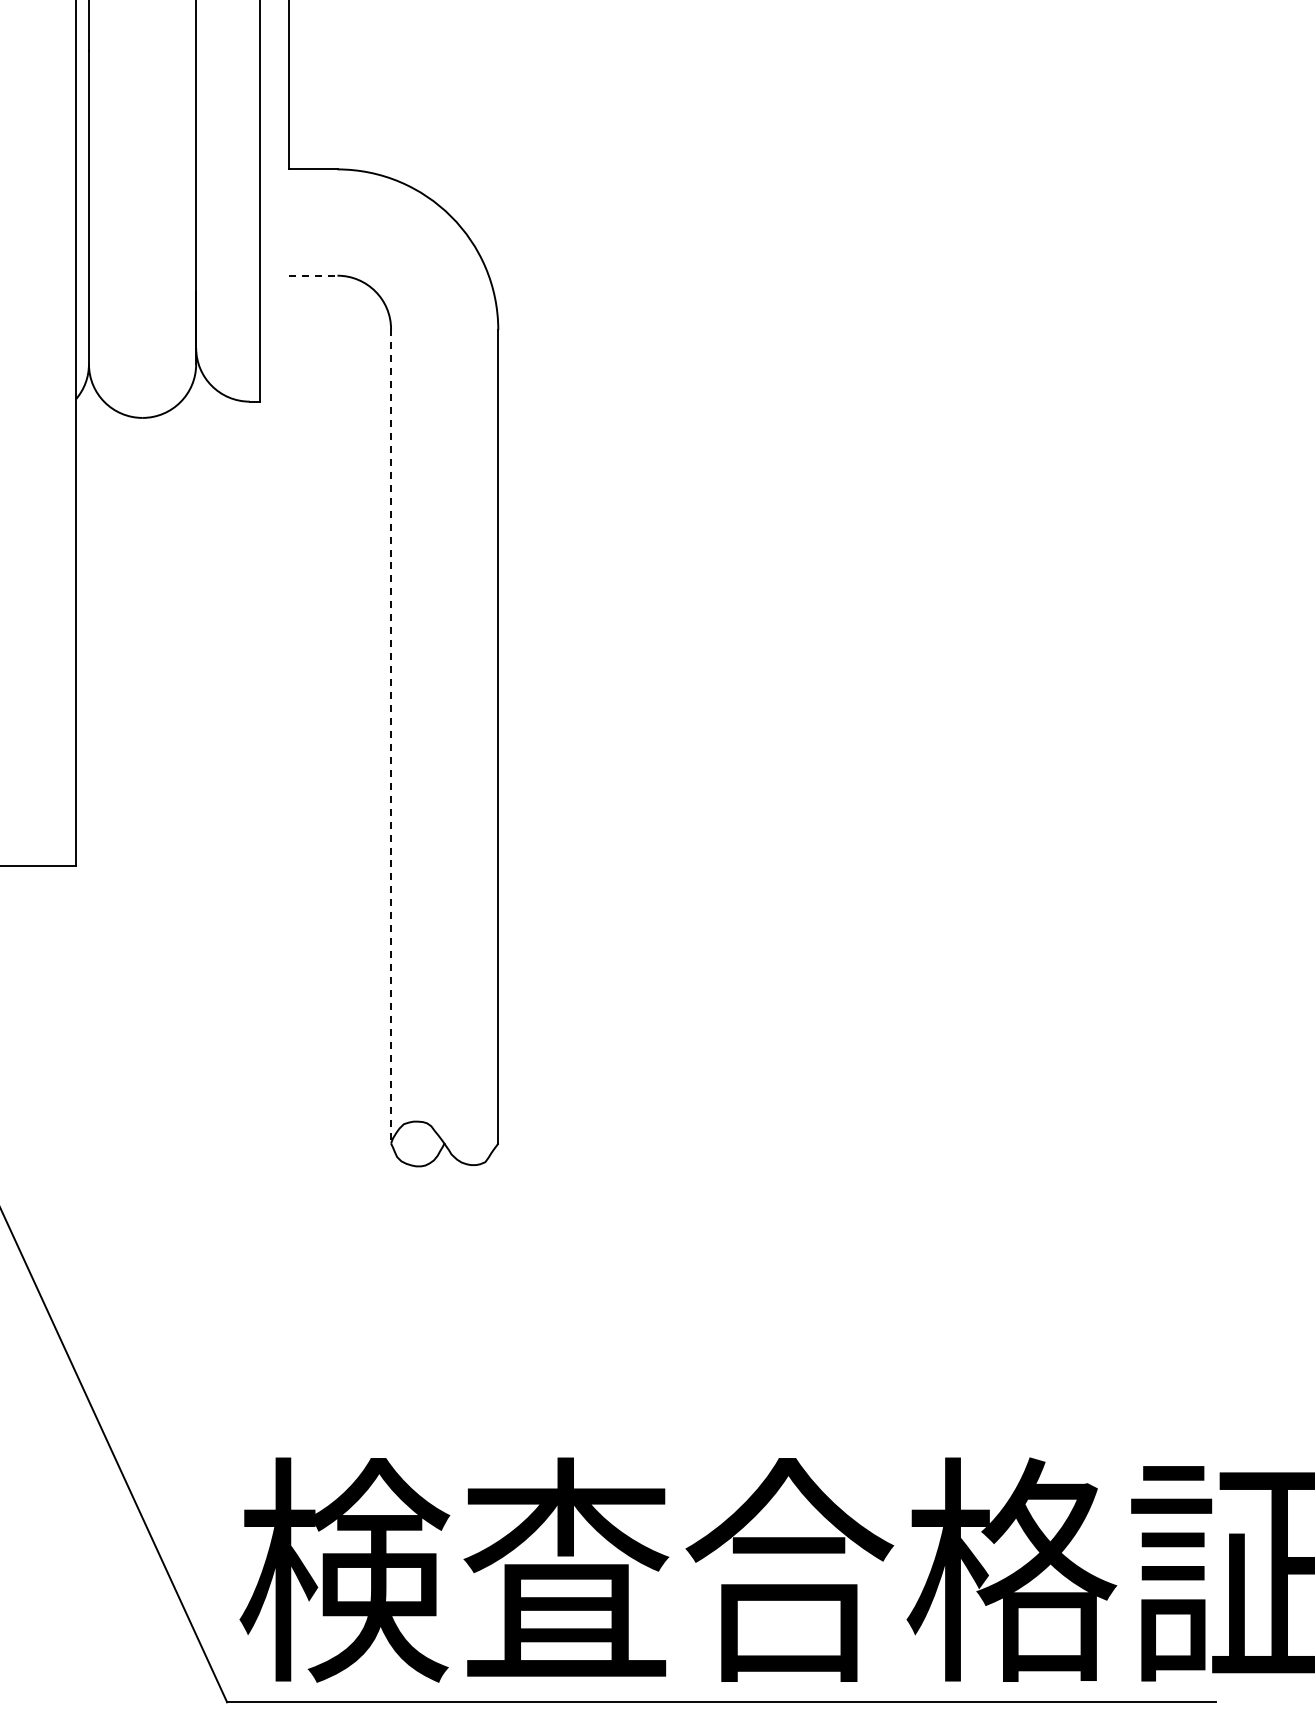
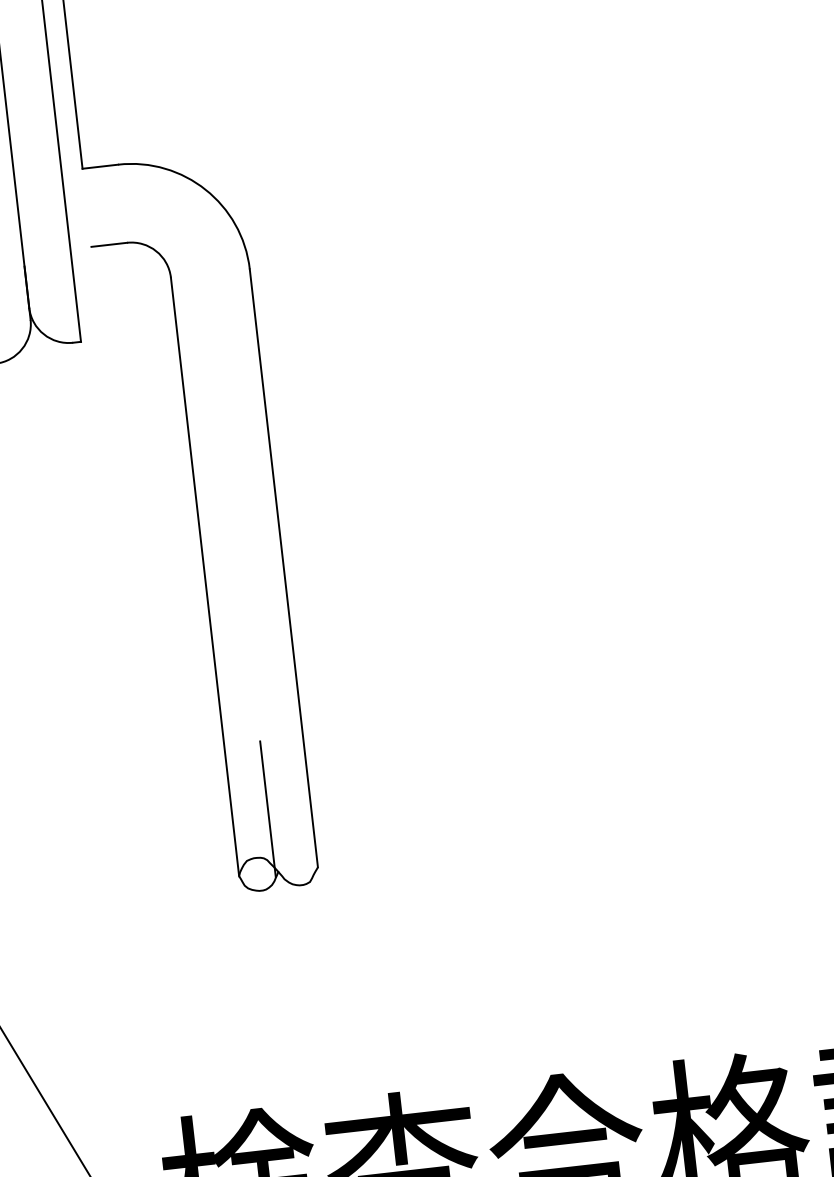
line: (313, 275) -> (109, 244), dashed -> solid
line: (391, 736) -> (205, 577), dashed -> solid
line: (439, 1057) -> (267, 808), added

